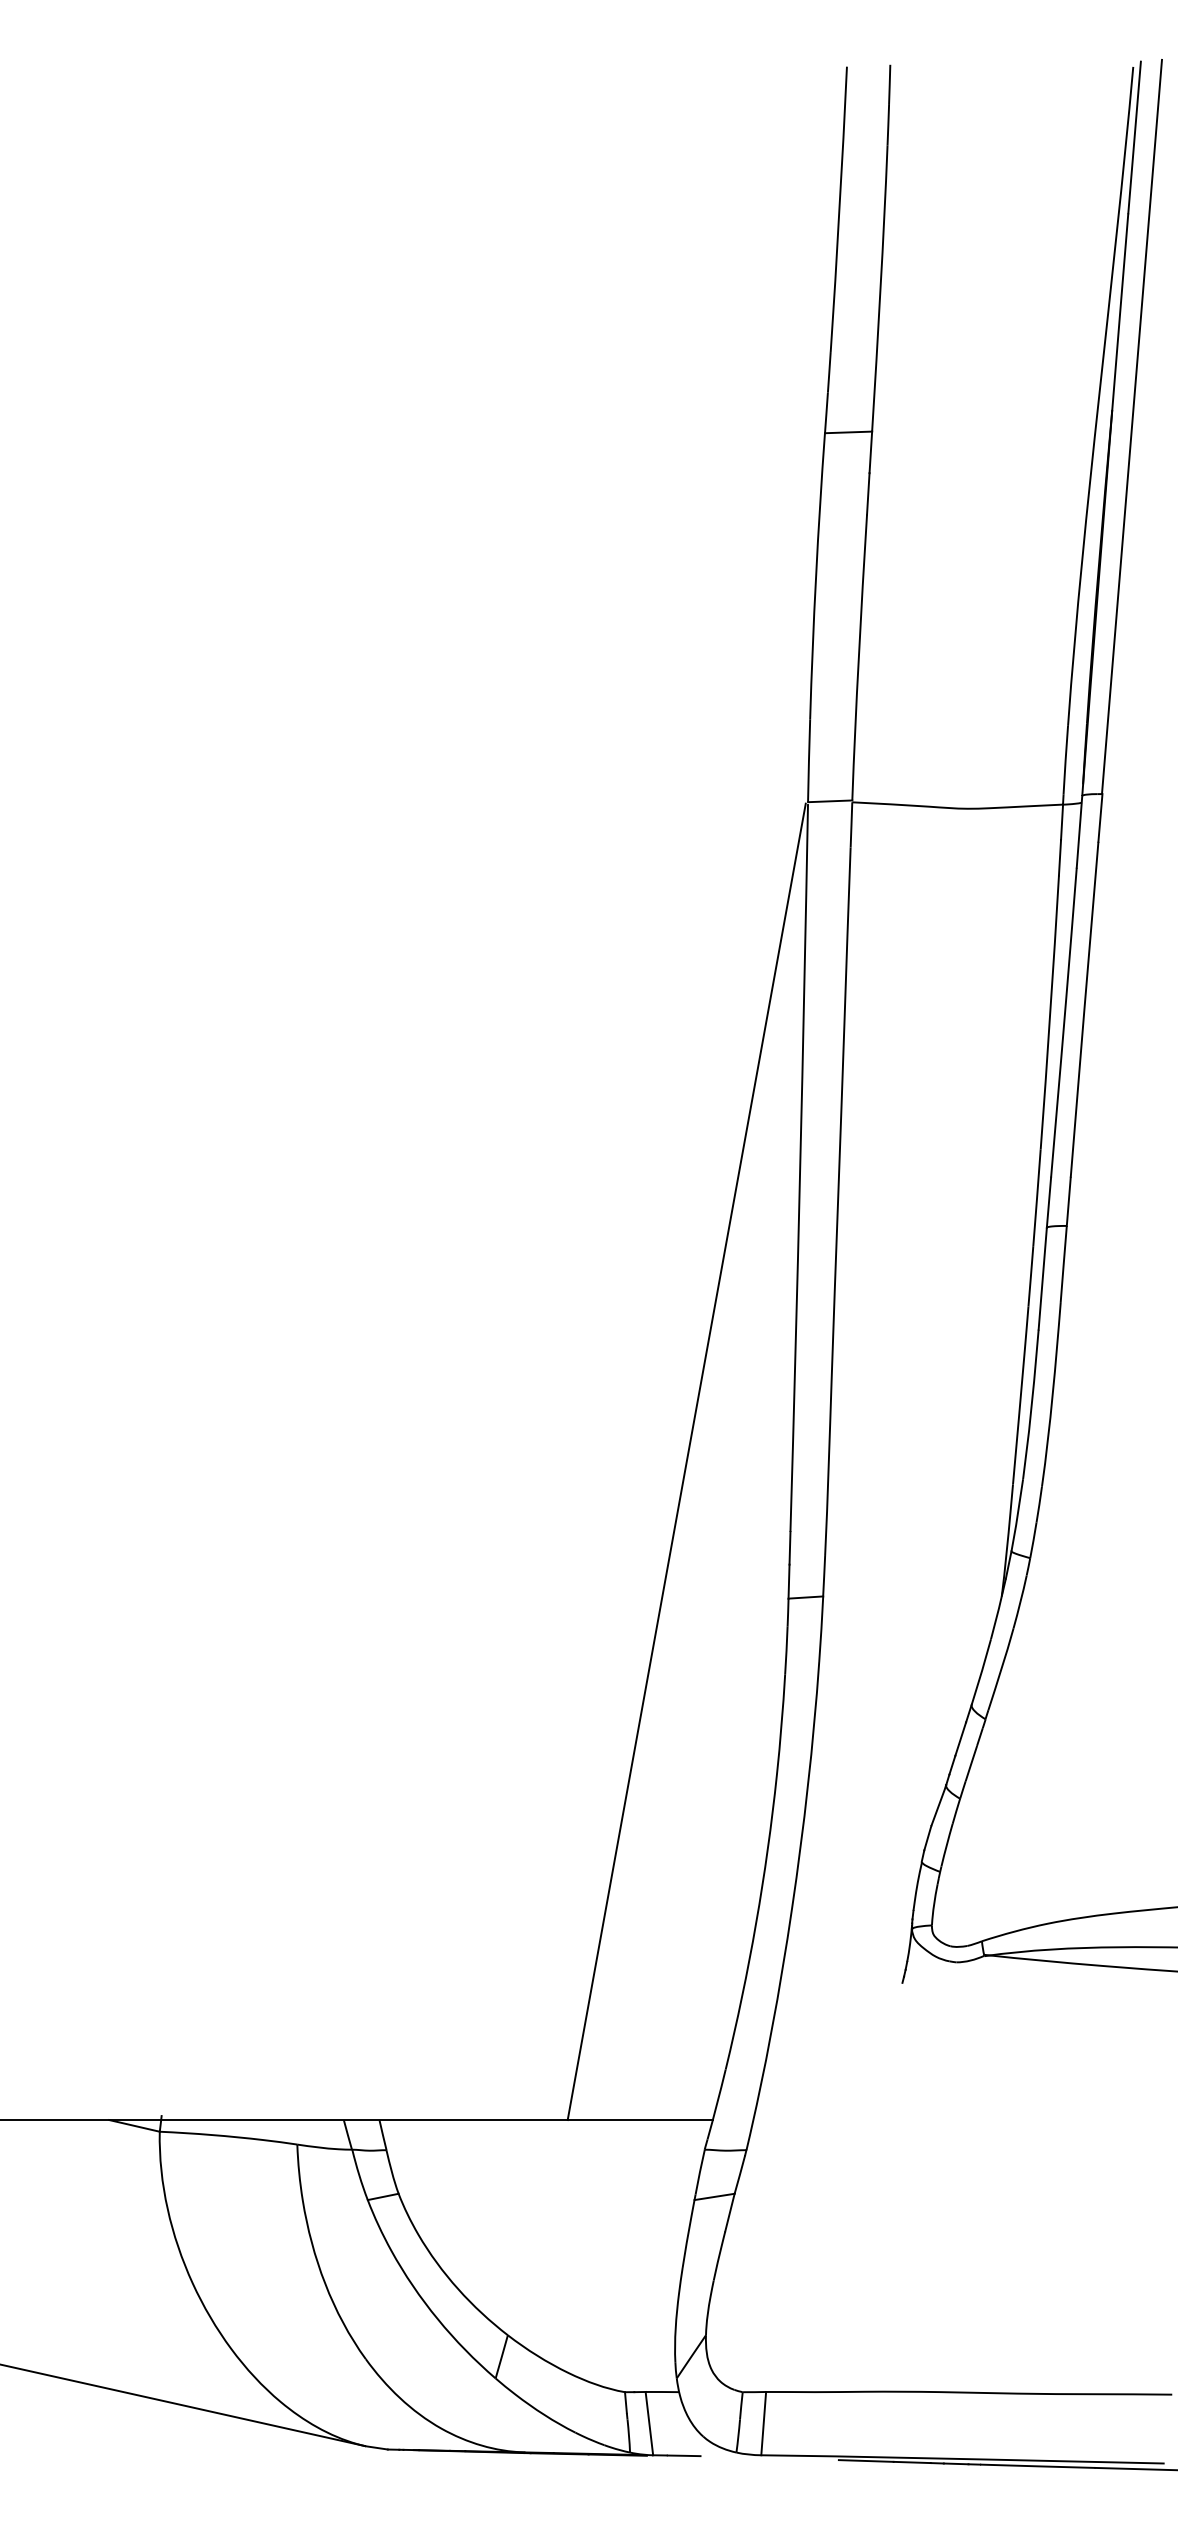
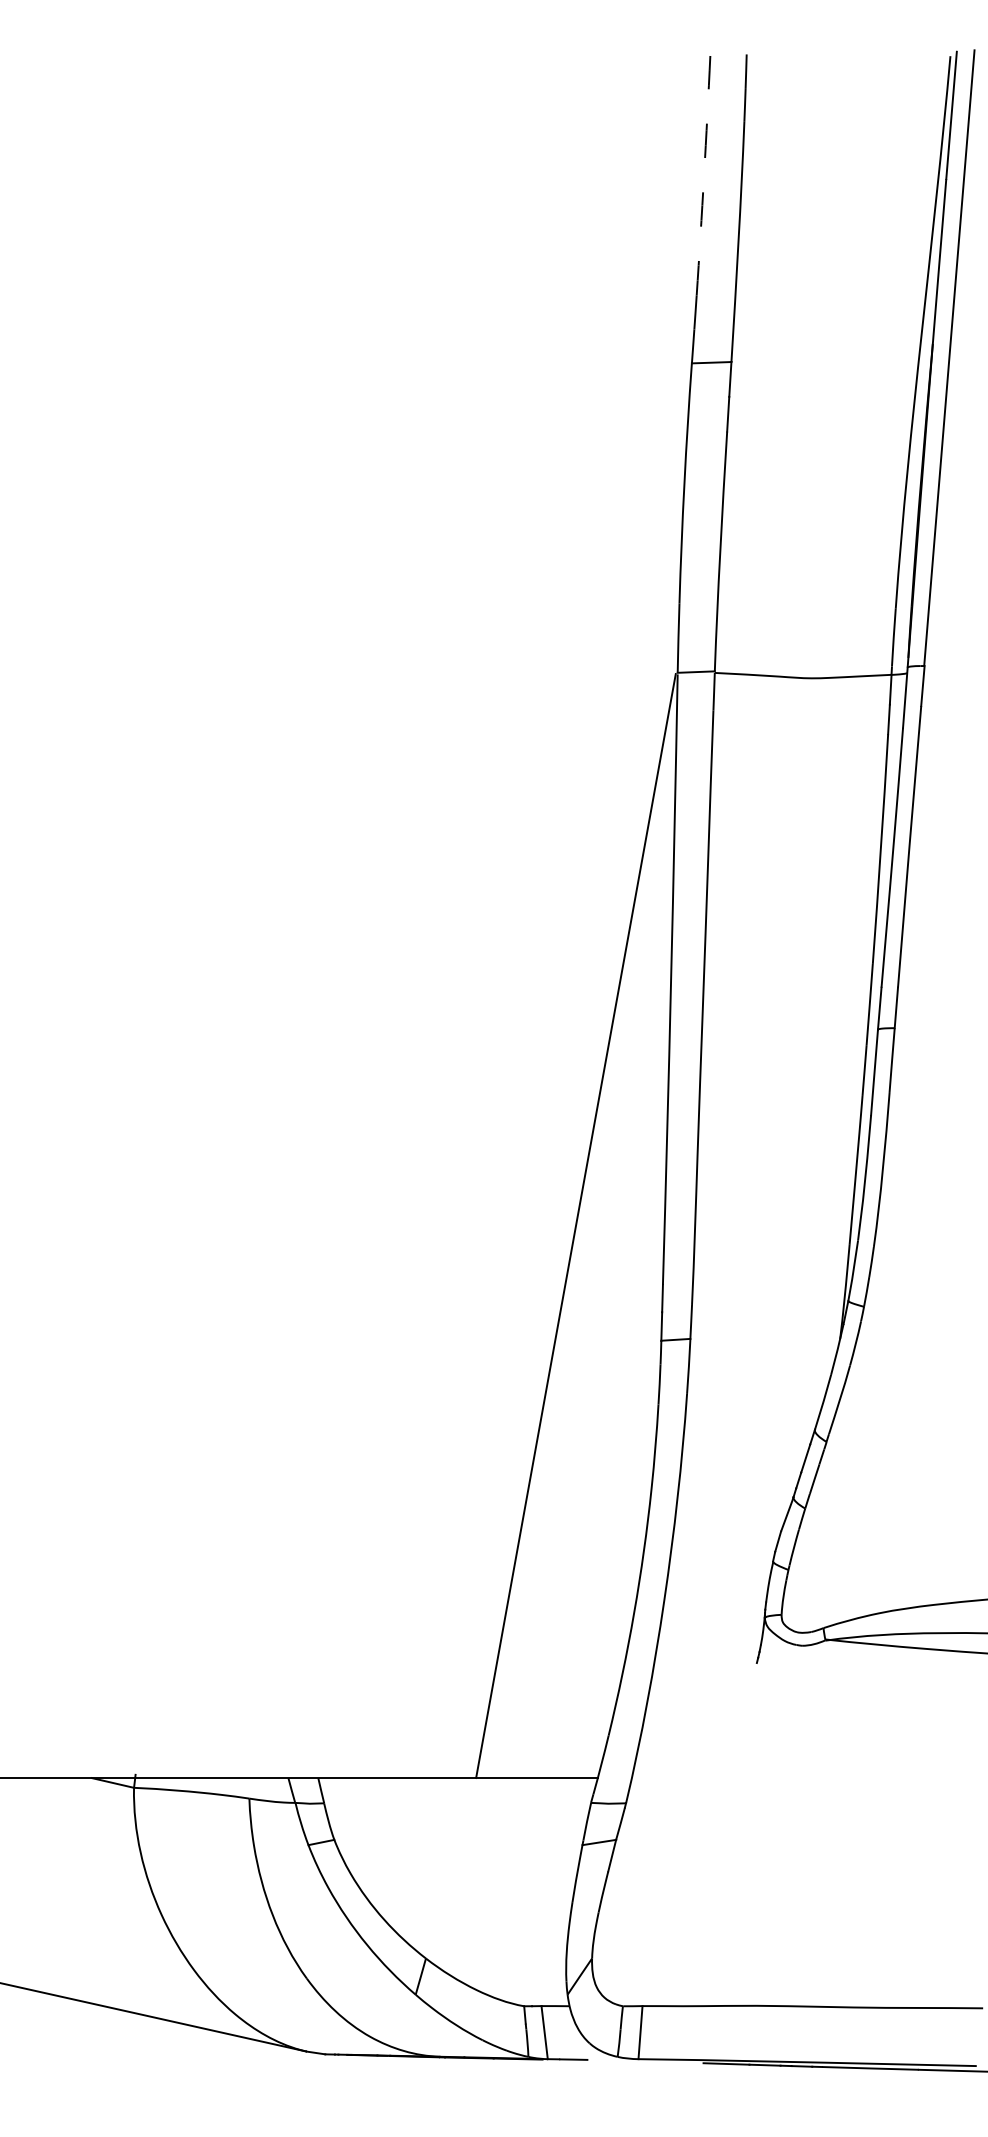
arc: (840, 209) -> (704, 175), solid -> dashed

